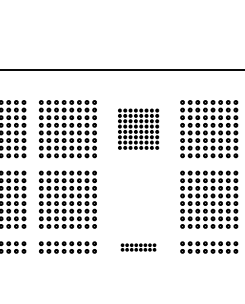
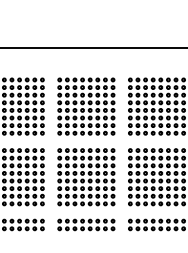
part: (138, 129) -> (86, 106), size x1.43
part: (138, 199) -> (86, 176), added
part: (138, 247) -> (86, 224), size x1.67

